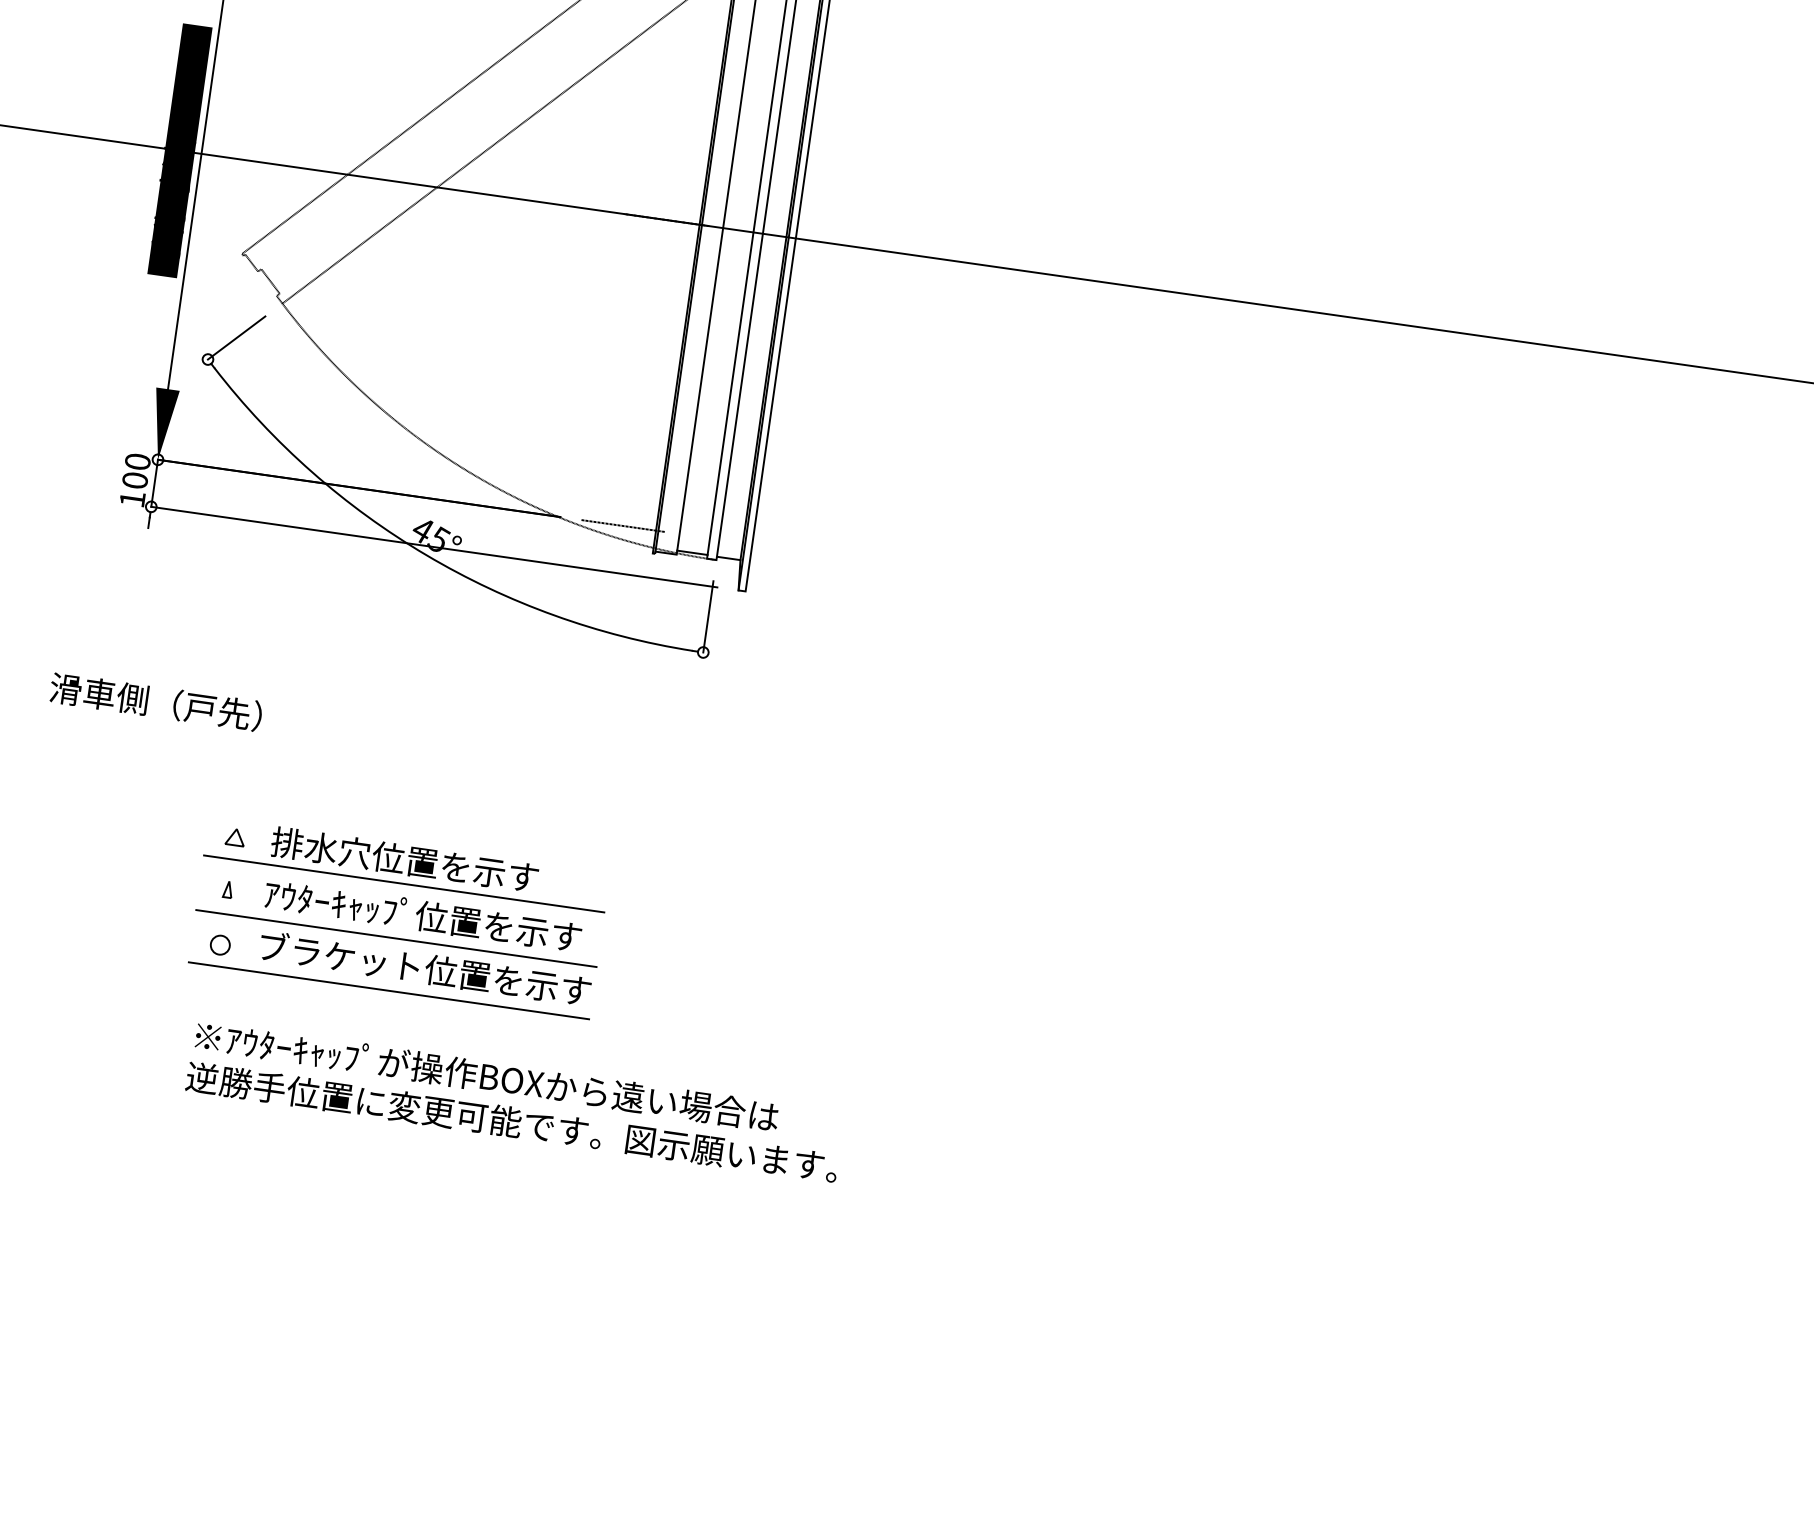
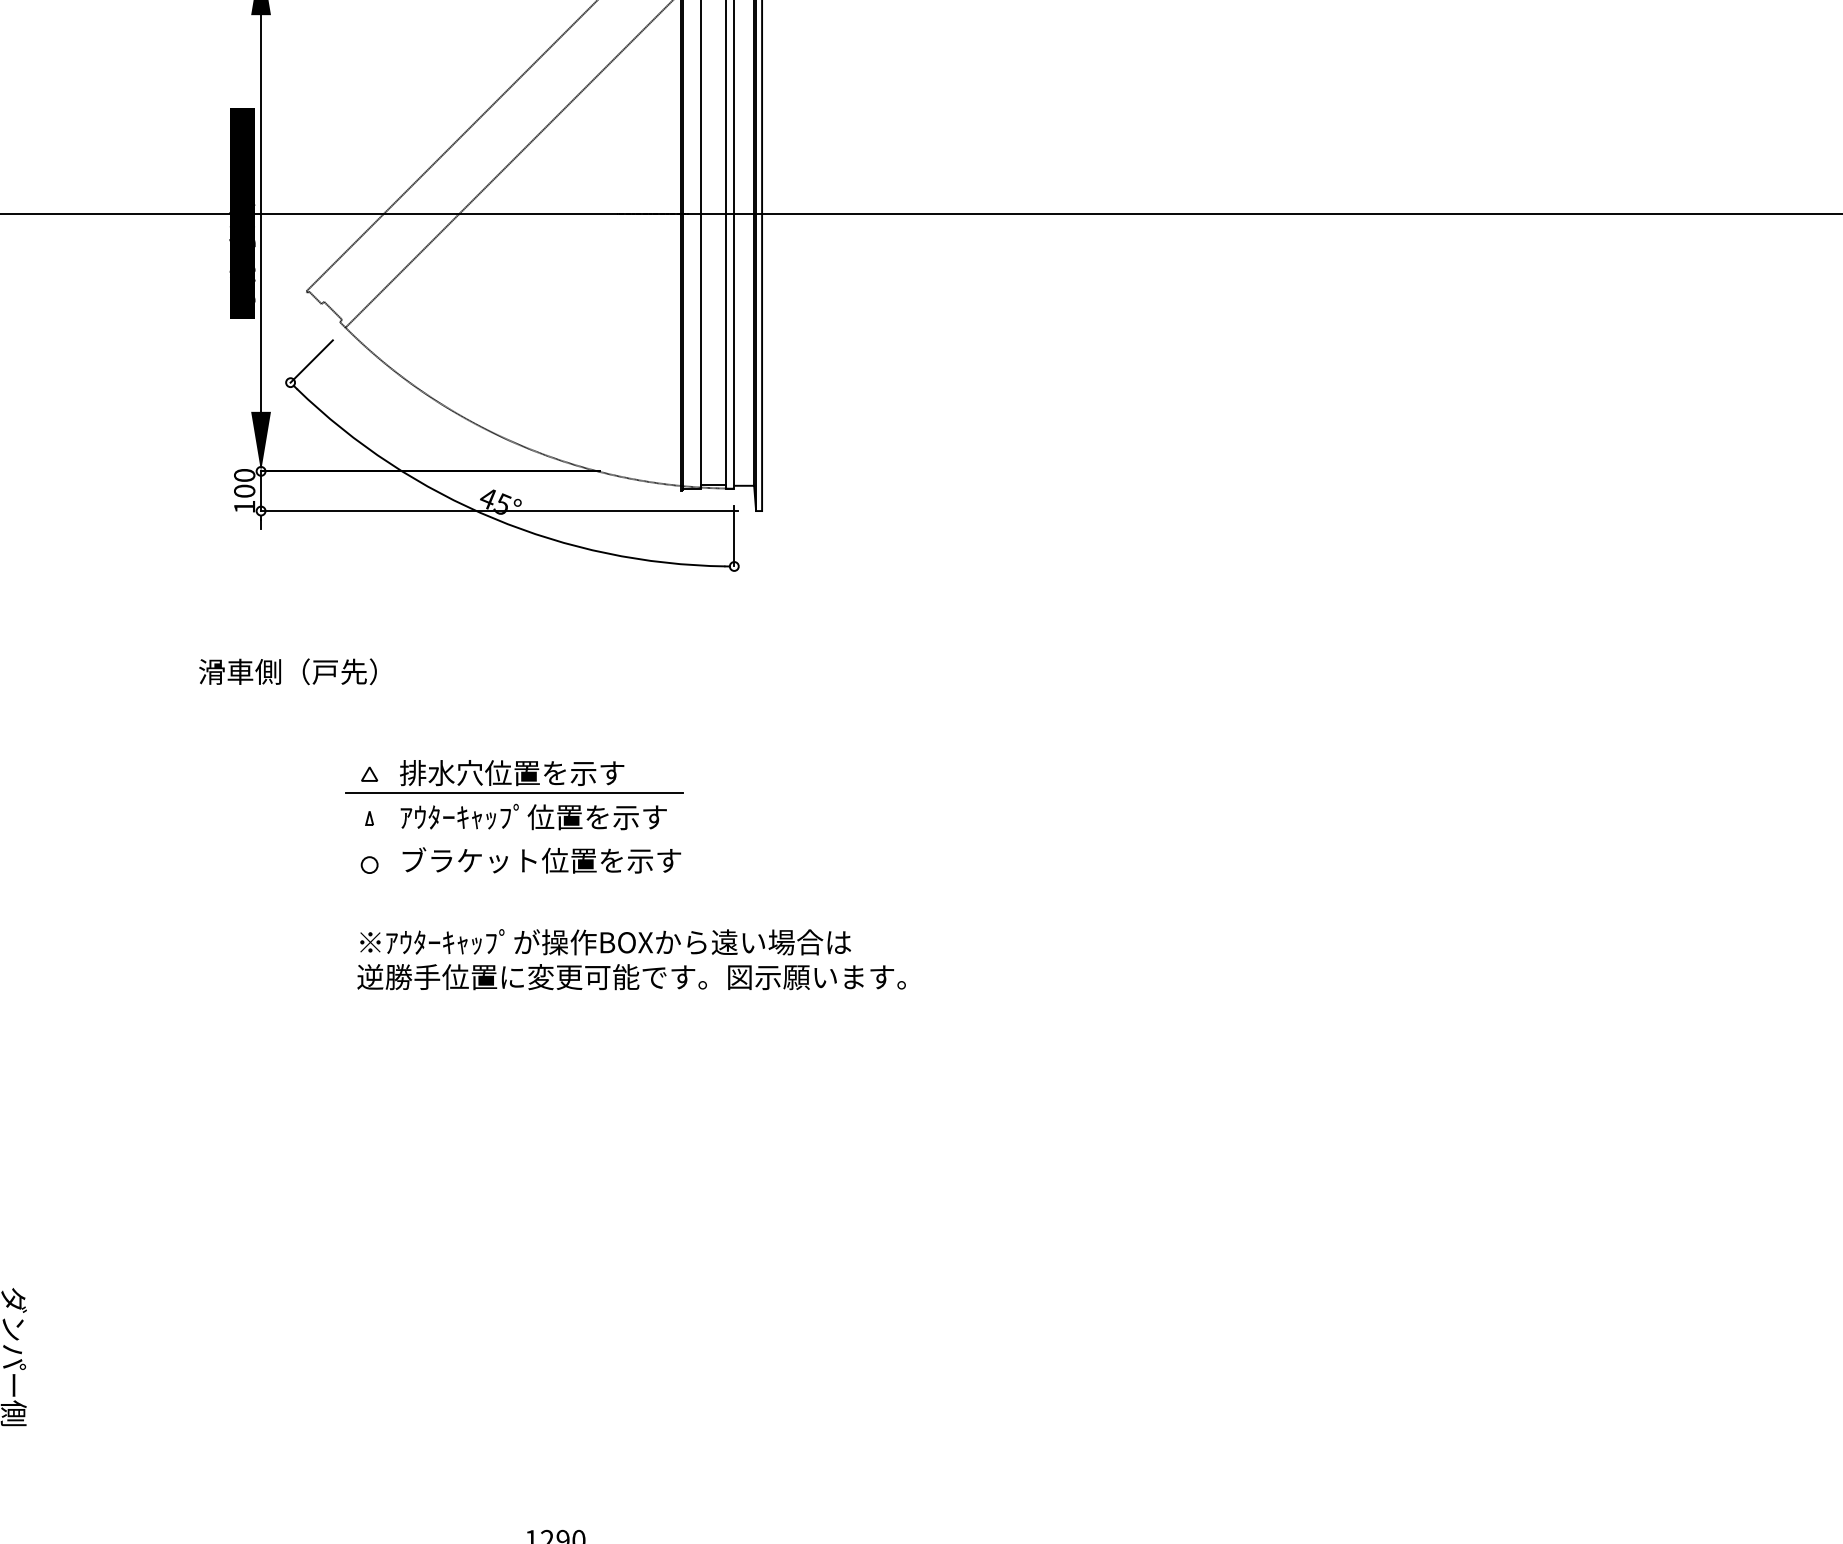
line: (623, 526) -> (653, 471), removed
line: (396, 938) -> (514, 838), removed
line: (389, 990) -> (514, 882), removed

